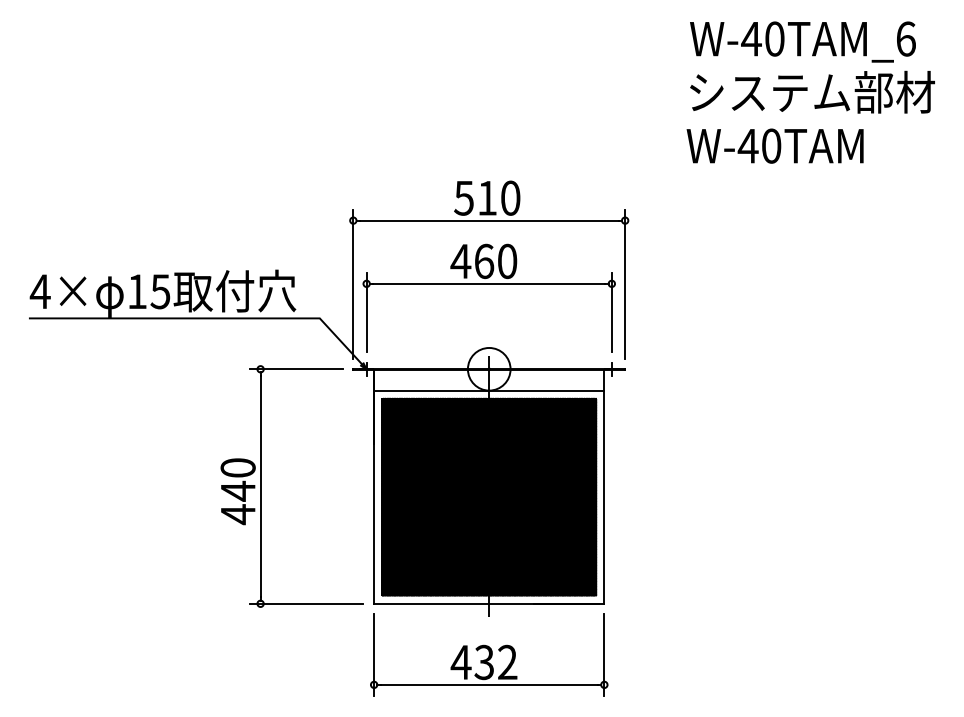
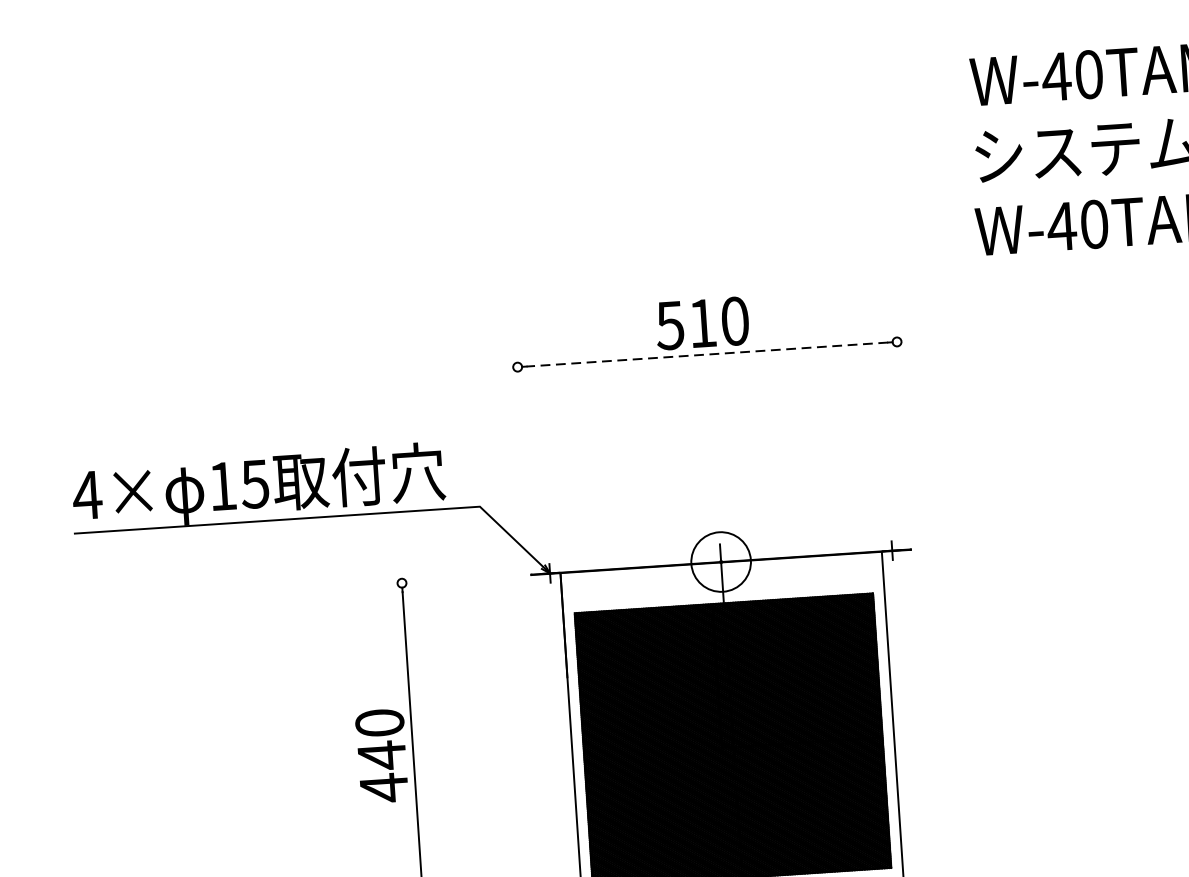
line: (489, 220) -> (707, 354), solid -> dashed
line: (353, 283) -> (523, 454), removed
line: (625, 283) -> (903, 429), removed
part: (488, 284) -> (712, 443), removed
line: (295, 369) -> (450, 580), removed
line: (489, 390) -> (723, 591), removed

